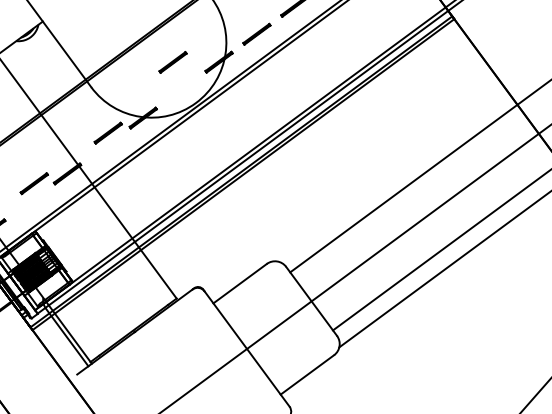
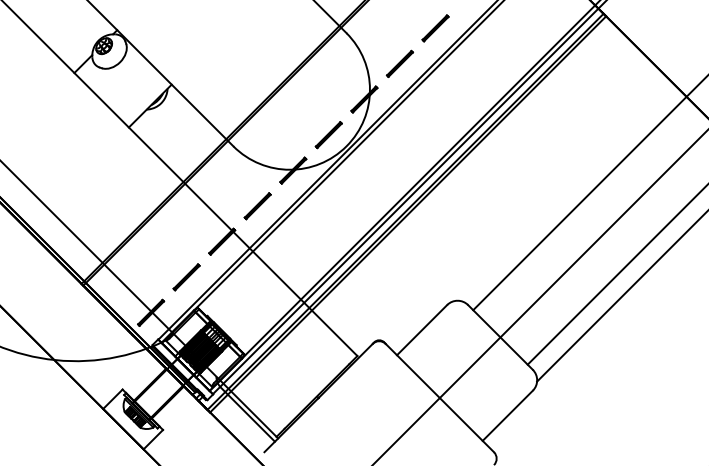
line: (172, 62) -> (328, 135), moved
line: (108, 133) -> (257, 206), moved
line: (34, 183) -> (186, 277), moved

